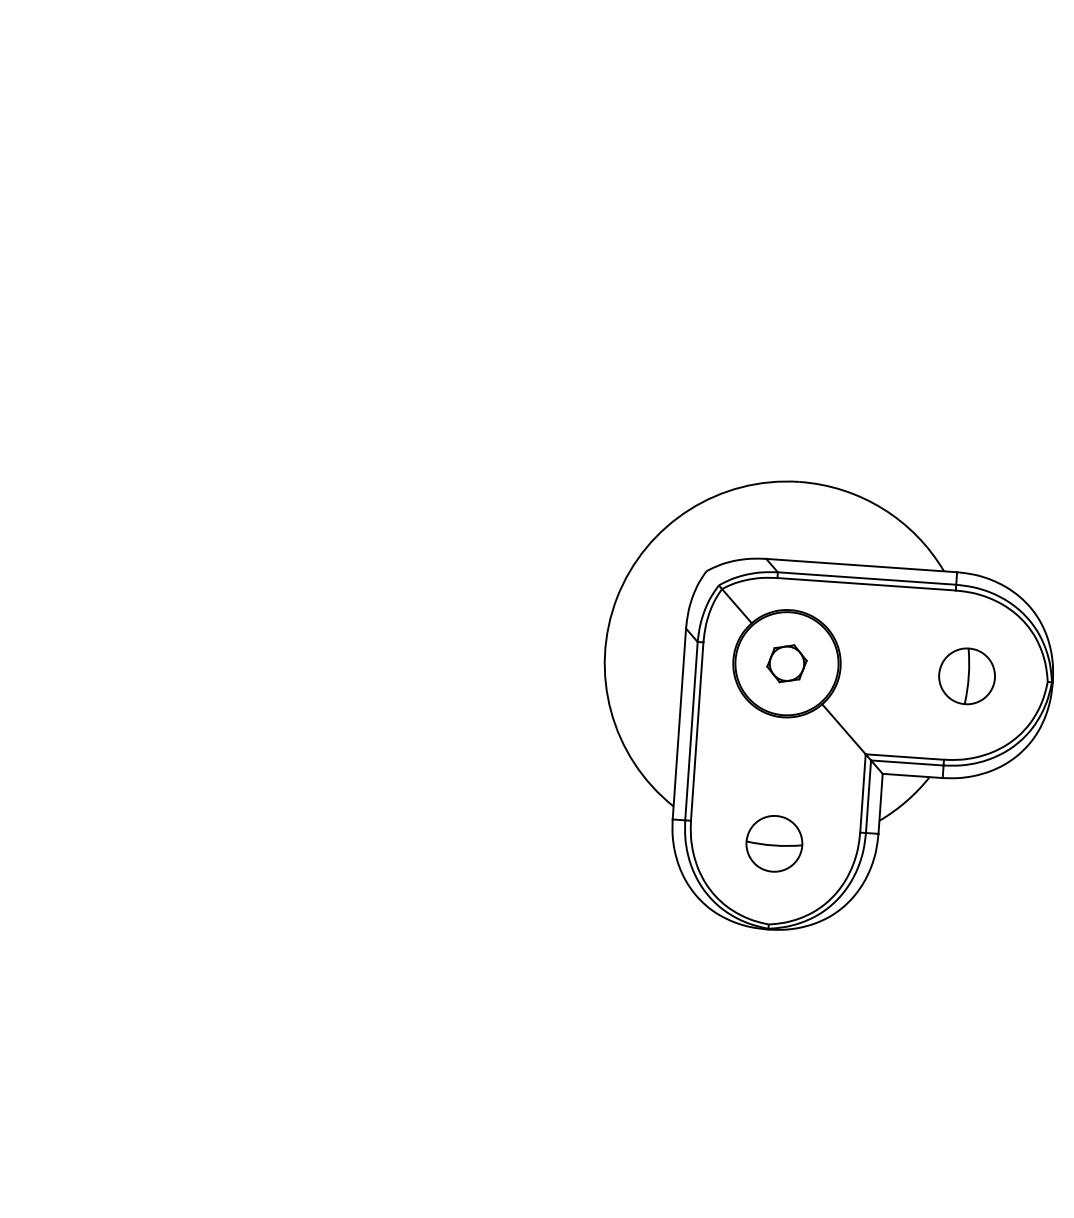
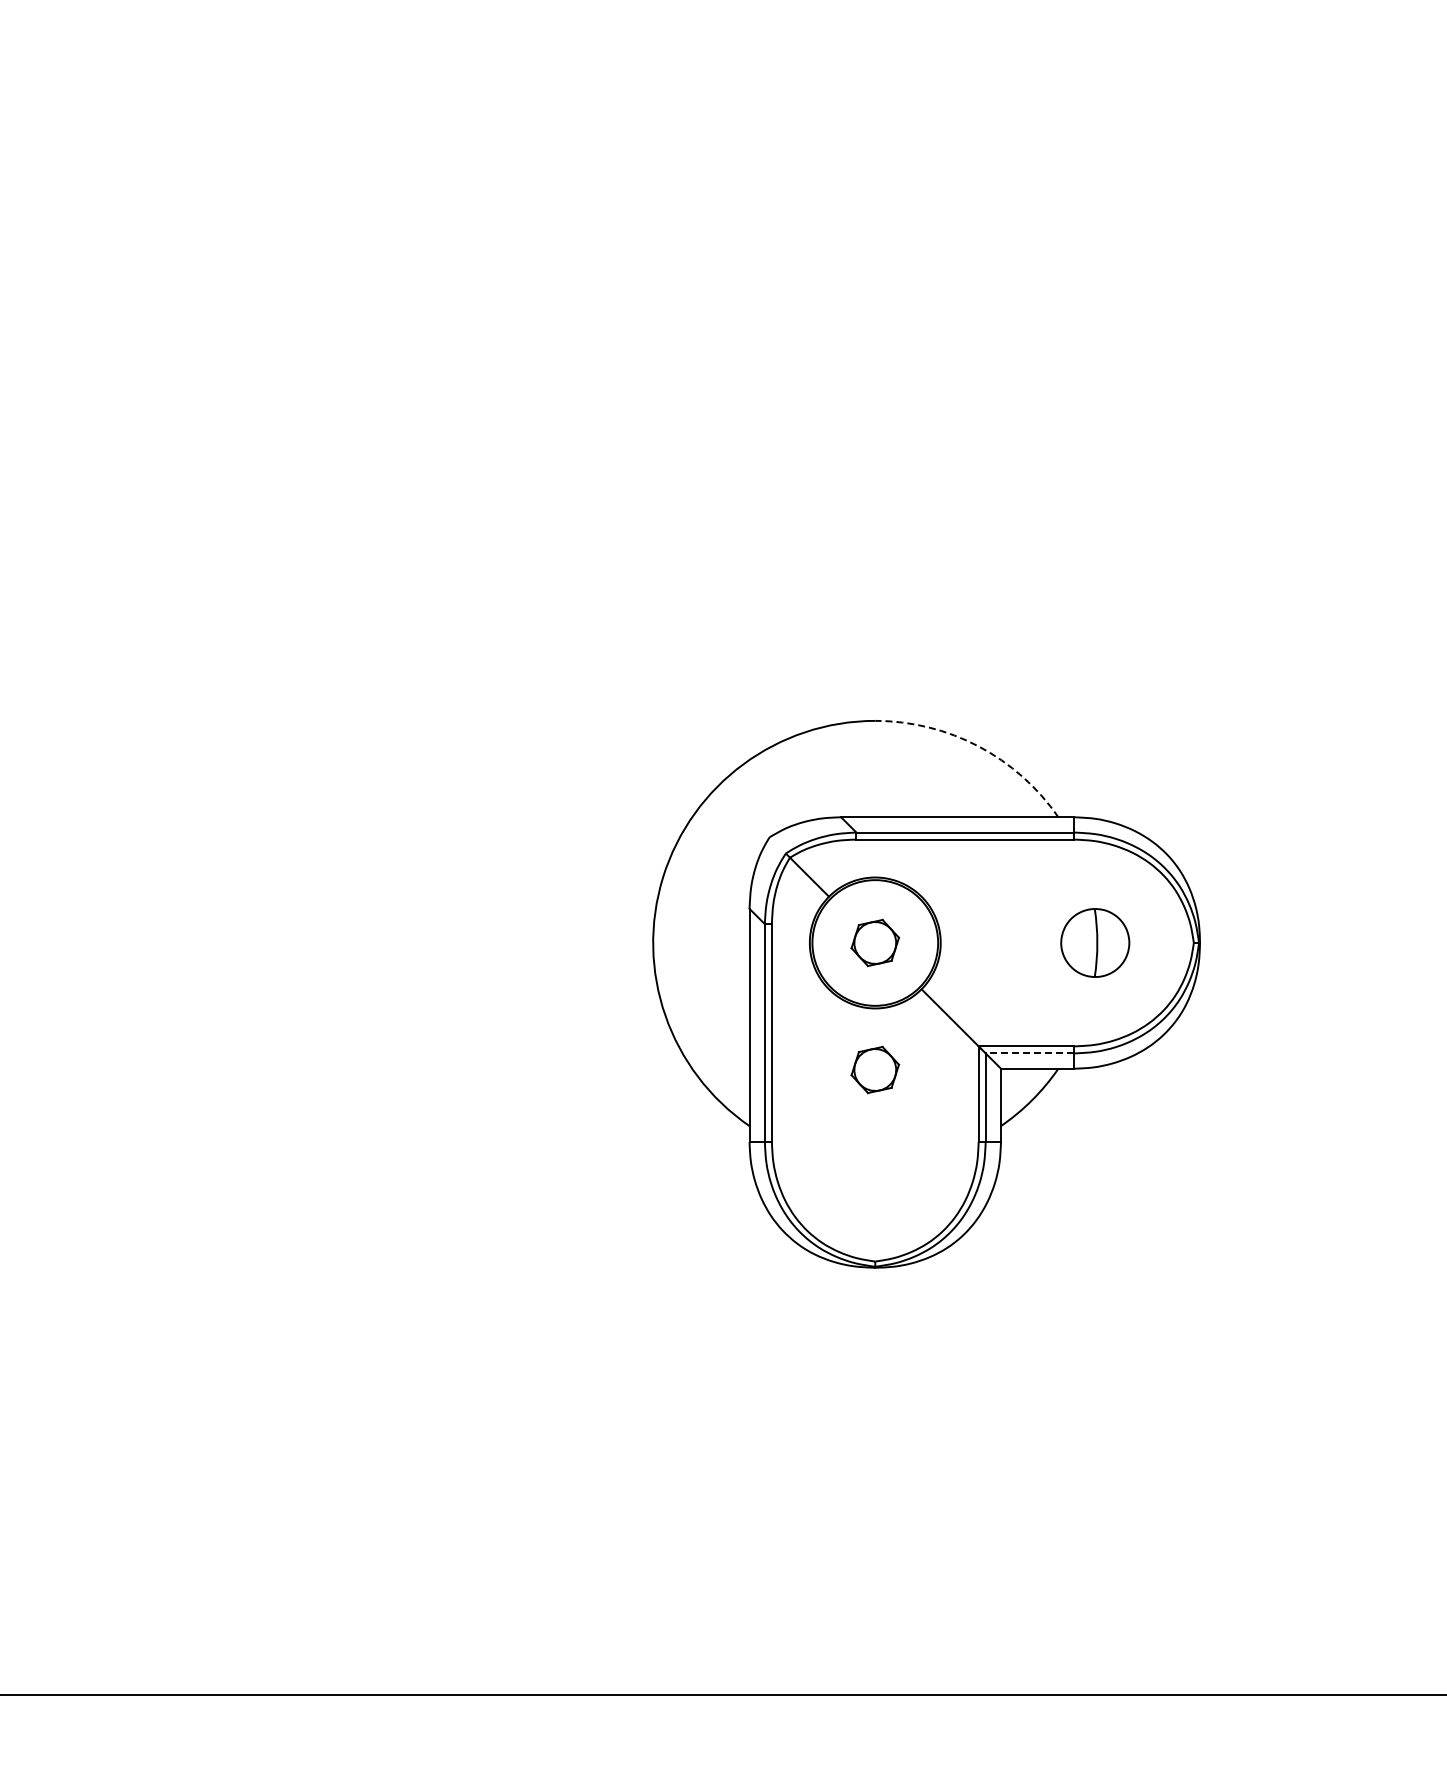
arc: (882, 508) -> (978, 746), solid -> dashed
line: (906, 763) -> (1029, 1053), solid -> dashed
part: (779, 767) -> (875, 1069), added
part: (774, 843) -> (875, 1162), removed

